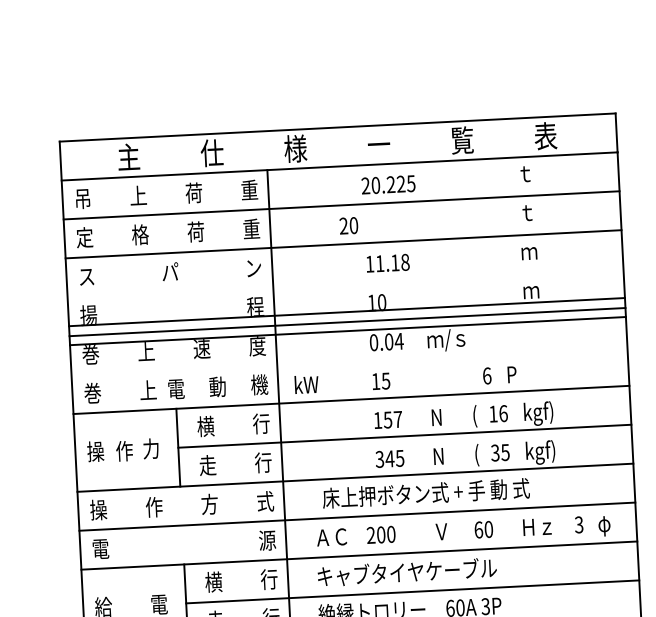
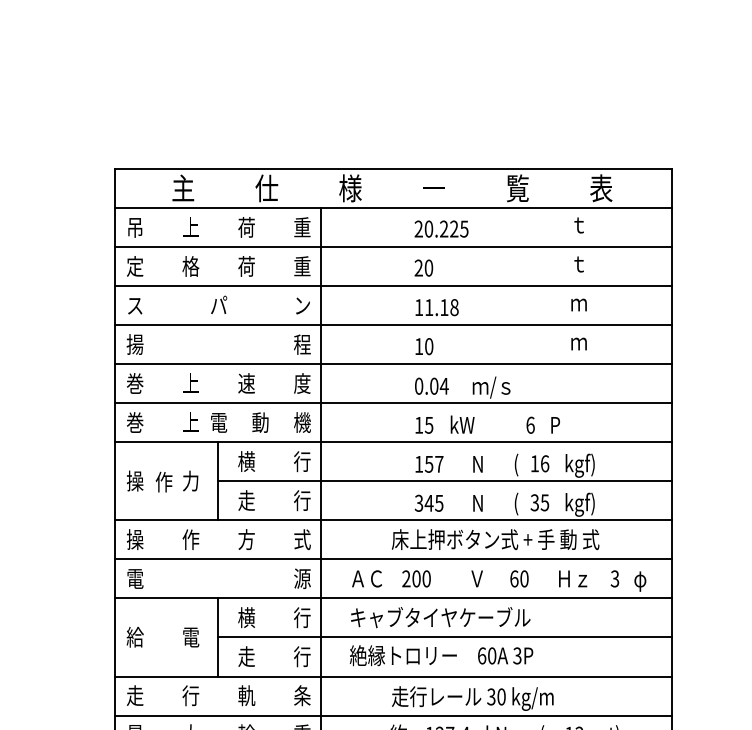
text: (348, 225) -> (423, 267), moved
line: (346, 312) -> (393, 325), moved
line: (347, 331) -> (393, 403), moved
text: (306, 384) -> (462, 424), moved
text: (426, 493) -> (495, 539), moved

